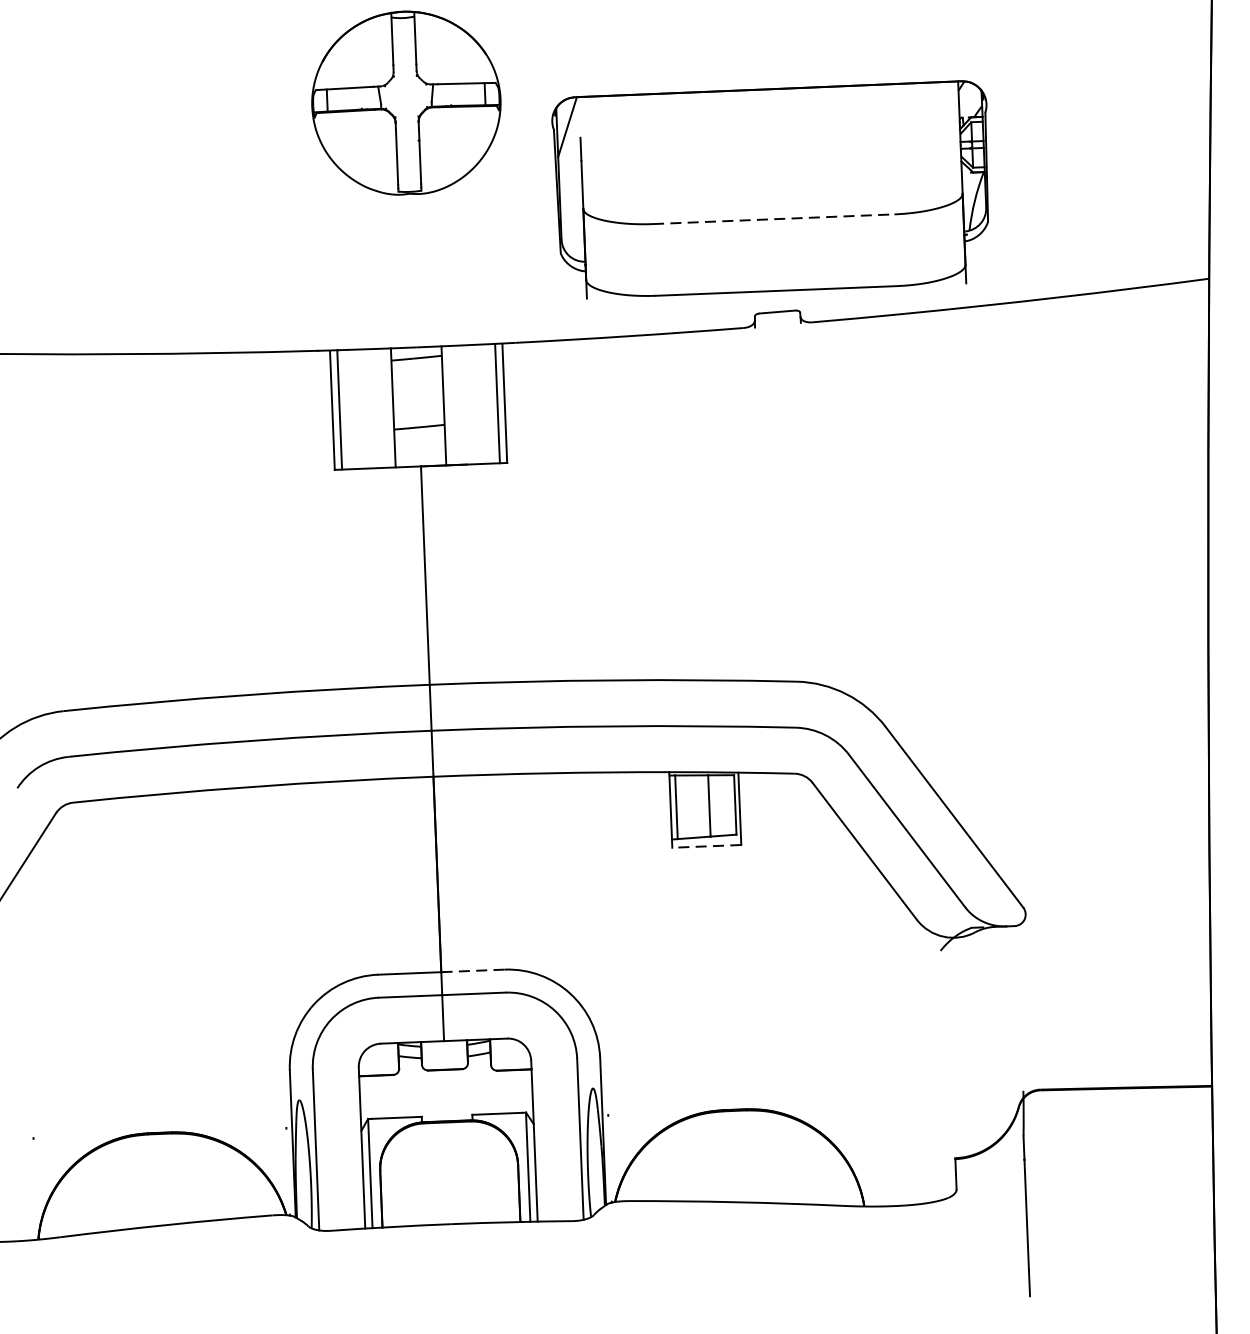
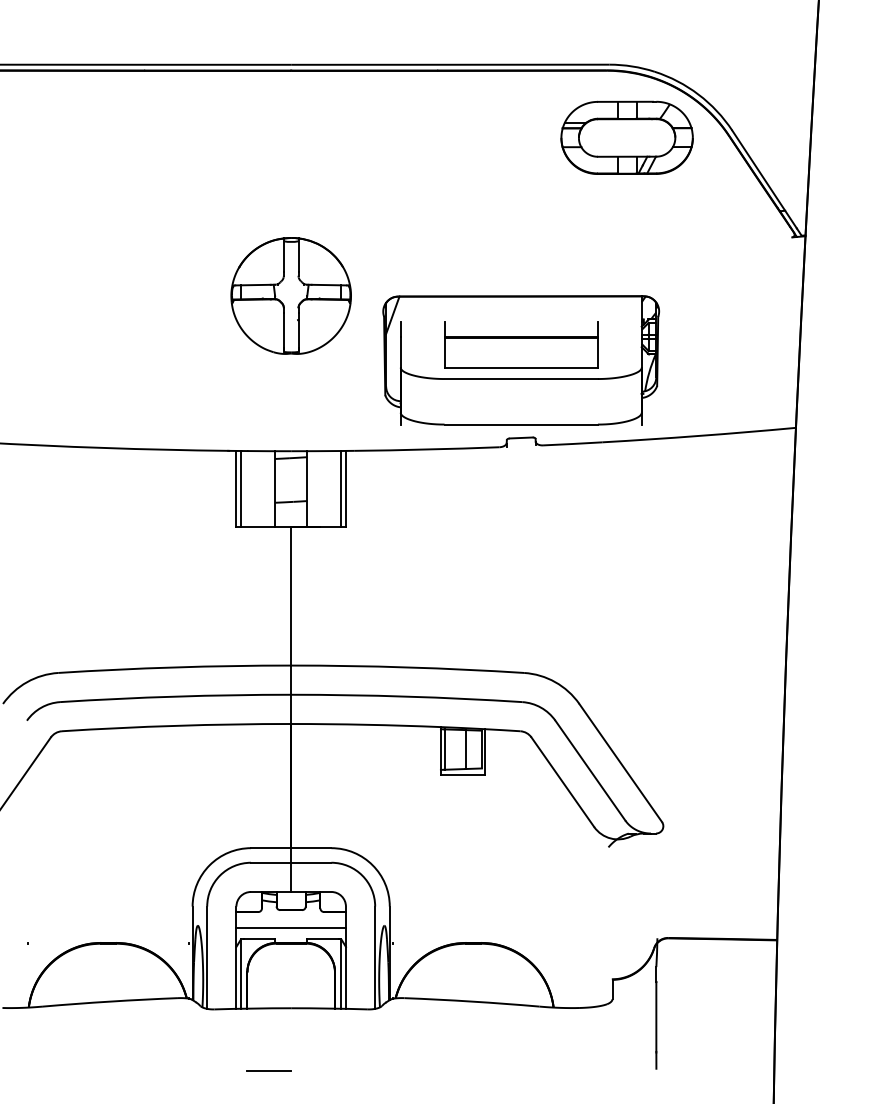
part: (771, 164) -> (521, 344), added
line: (774, 219) -> (521, 379), dashed -> solid
line: (706, 846) -> (462, 775), dashed -> solid
line: (471, 971) -> (310, 848), dashed -> solid
line: (445, 1098) -> (290, 928), added
line: (419, 1323) -> (268, 1070), added

